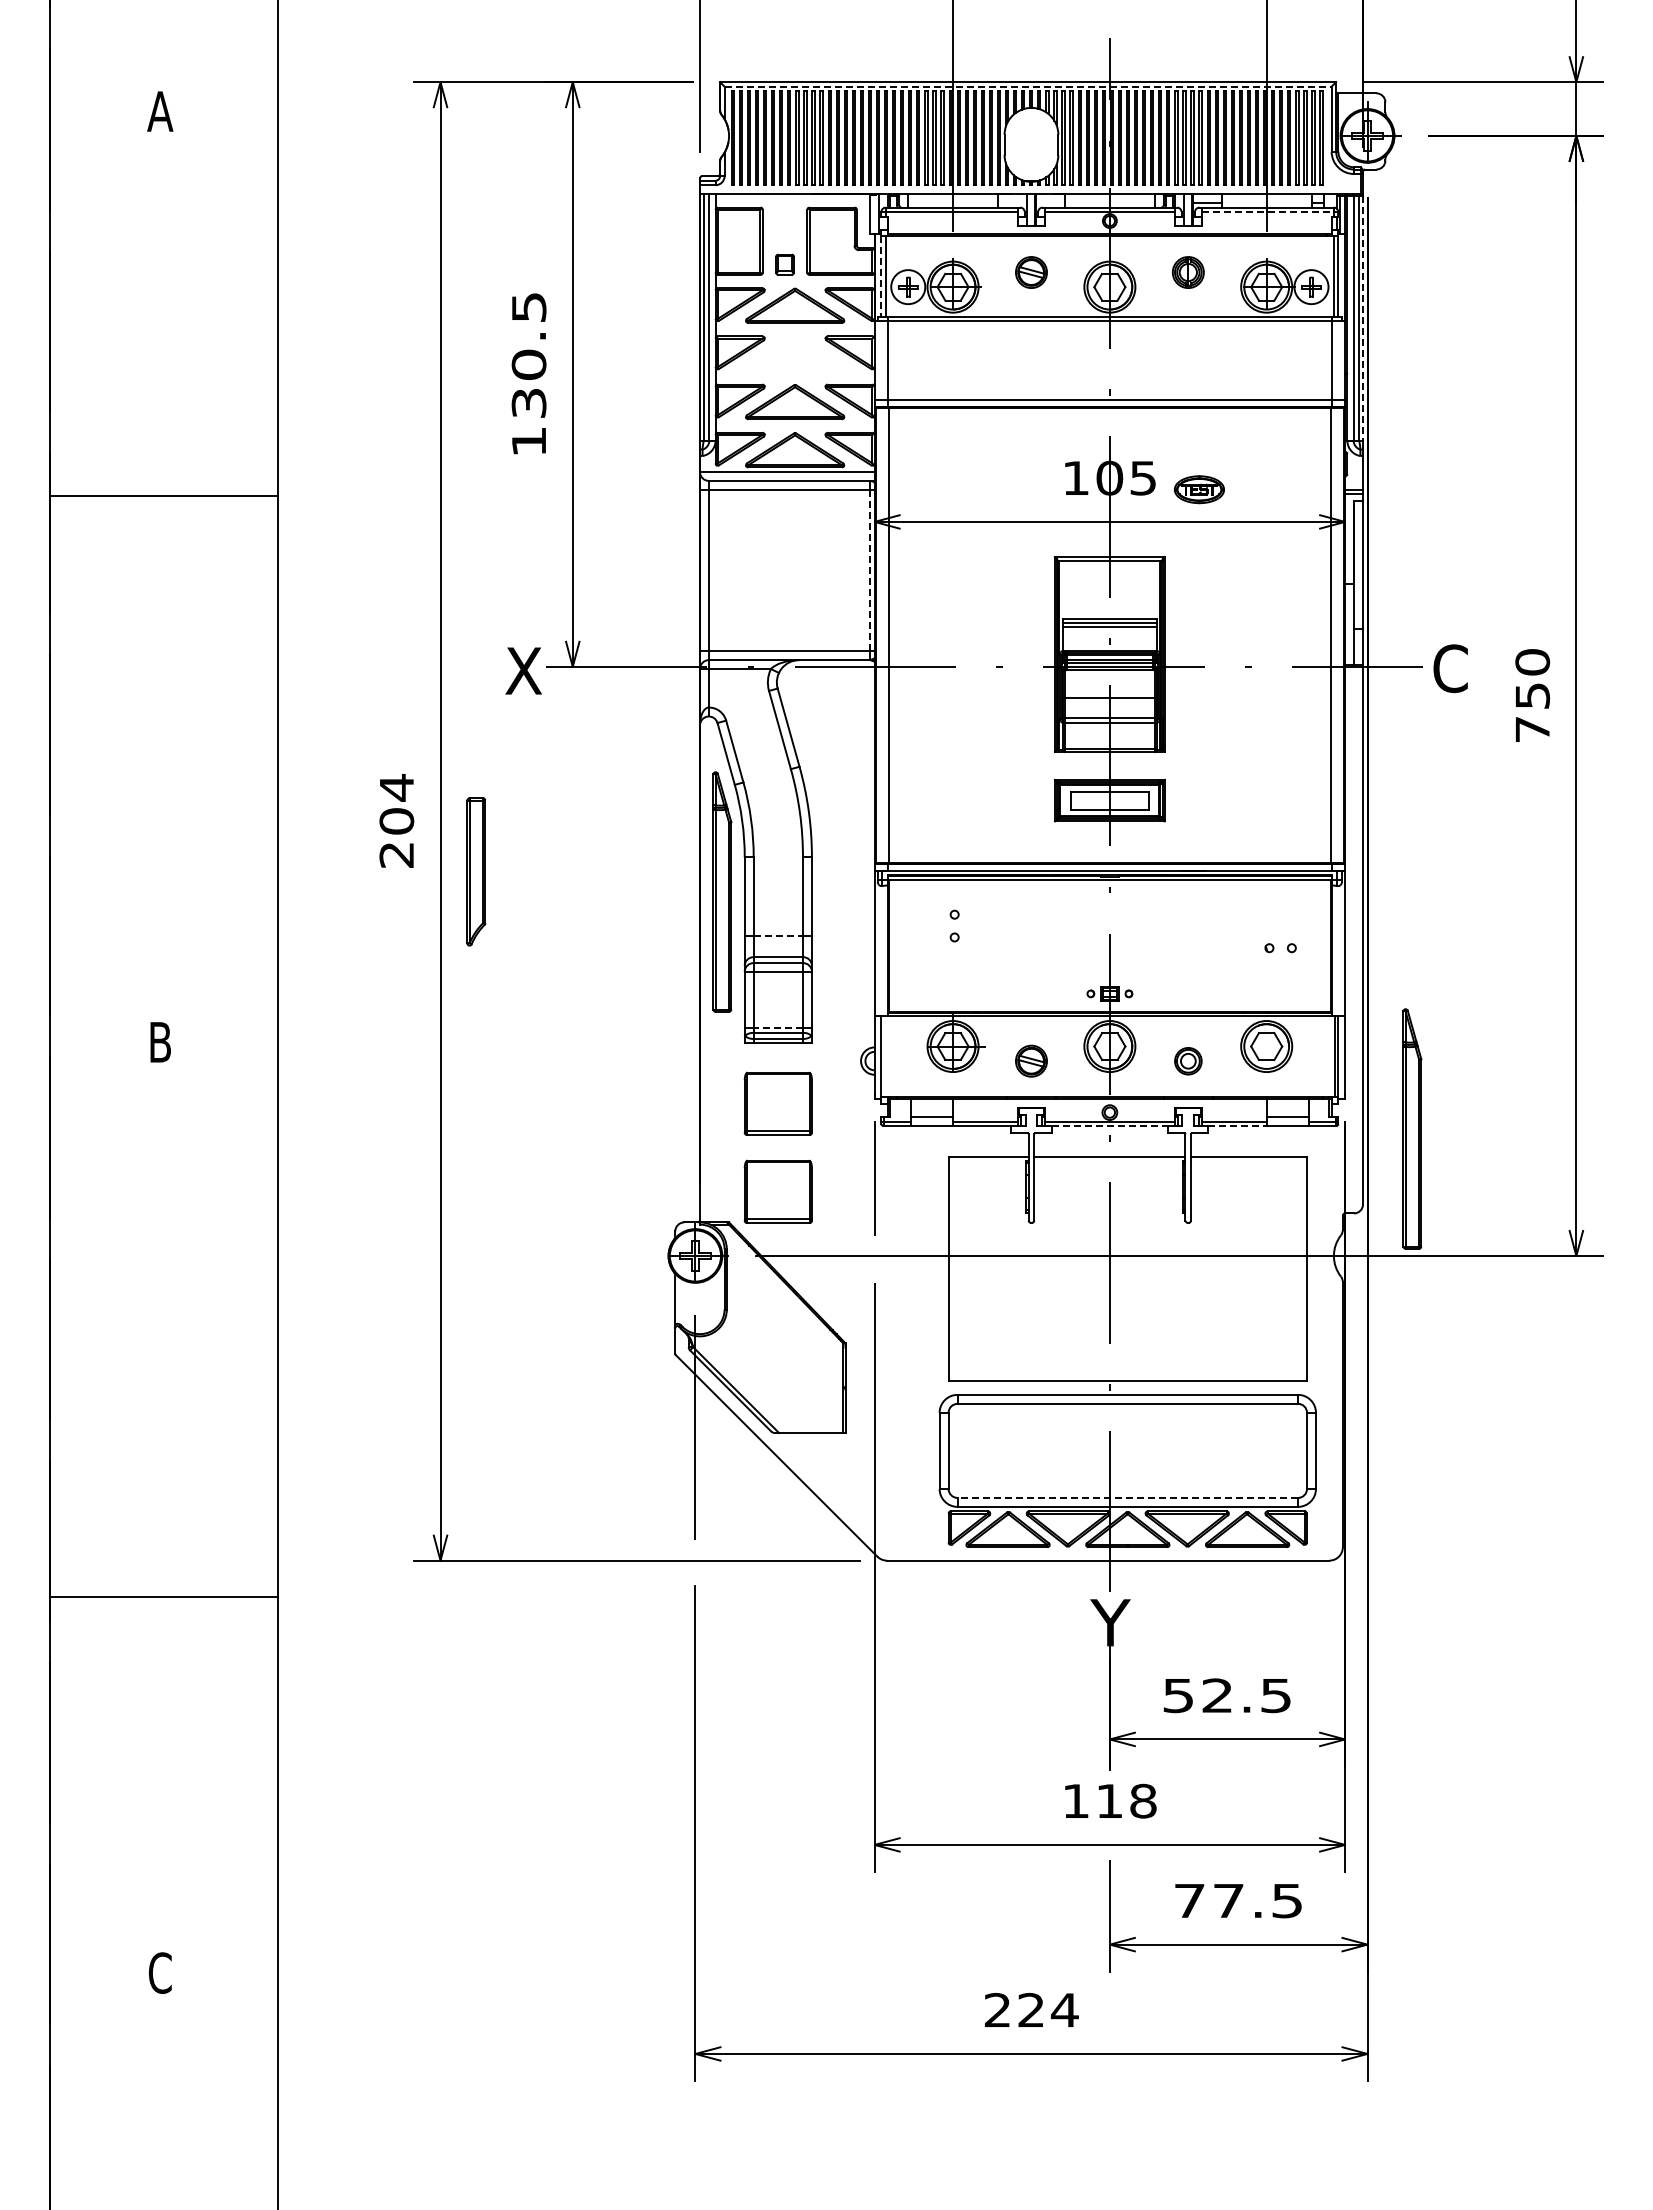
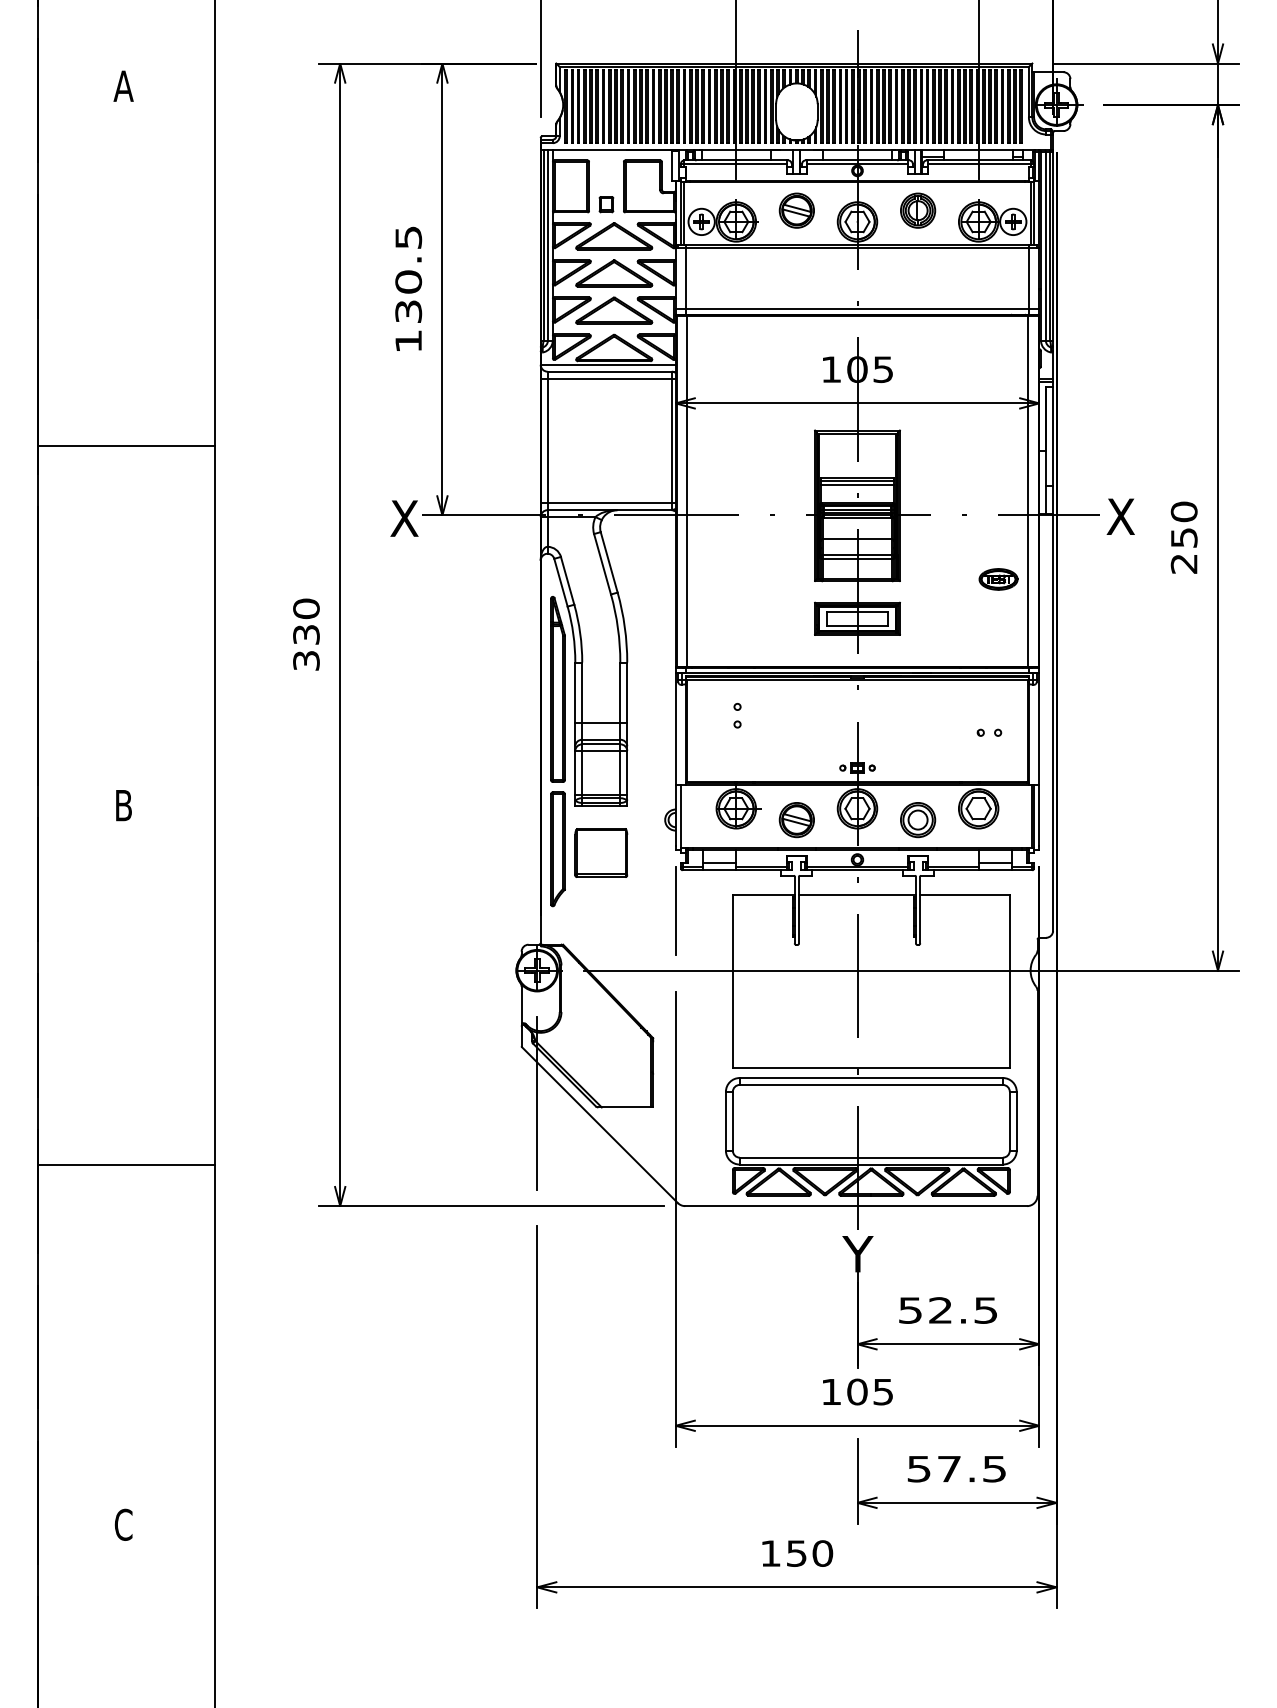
line: (1028, 86) -> (794, 66), dashed -> solid
line: (1268, 212) -> (980, 164), dashed -> solid
part: (1031, 272) -> (796, 210), size x1.43
part: (1188, 272) -> (918, 210), size x1.43
line: (881, 276) -> (681, 213), dashed -> solid
line: (1363, 319) -> (1053, 246), dashed -> solid
part: (795, 353) -> (614, 273), added
part: (1198, 489) -> (997, 579), moved
line: (163, 495) -> (126, 445), moved
line: (869, 570) -> (671, 440), dashed -> solid
text: (1450, 668) -> (1120, 516), C -> X
text: (1532, 729) -> (1184, 563), 750 -> 250
text: (396, 820) -> (306, 634), 204 -> 330
part: (476, 871) -> (558, 848), moved
line: (778, 936) -> (601, 723), dashed -> solid
line: (778, 1028) -> (601, 794), dashed -> solid
part: (1031, 1061) -> (796, 820), size x1.43
part: (1188, 1061) -> (918, 820), size x1.67
line: (1110, 1126) -> (857, 870), dashed -> solid
line: (1238, 1126) -> (956, 870), dashed -> solid
part: (1412, 1128) -> (1091, 872), removed
part: (777, 1191) -> (600, 920), removed
line: (1127, 1497) -> (871, 1157), dashed -> solid
line: (163, 1596) -> (126, 1165), moved
text: (1126, 1800) -> (870, 1391), 118 -> 105
text: (1189, 1901) -> (919, 1469), 77.5 -> 57.5
text: (1031, 2009) -> (796, 1552), 224 -> 150

